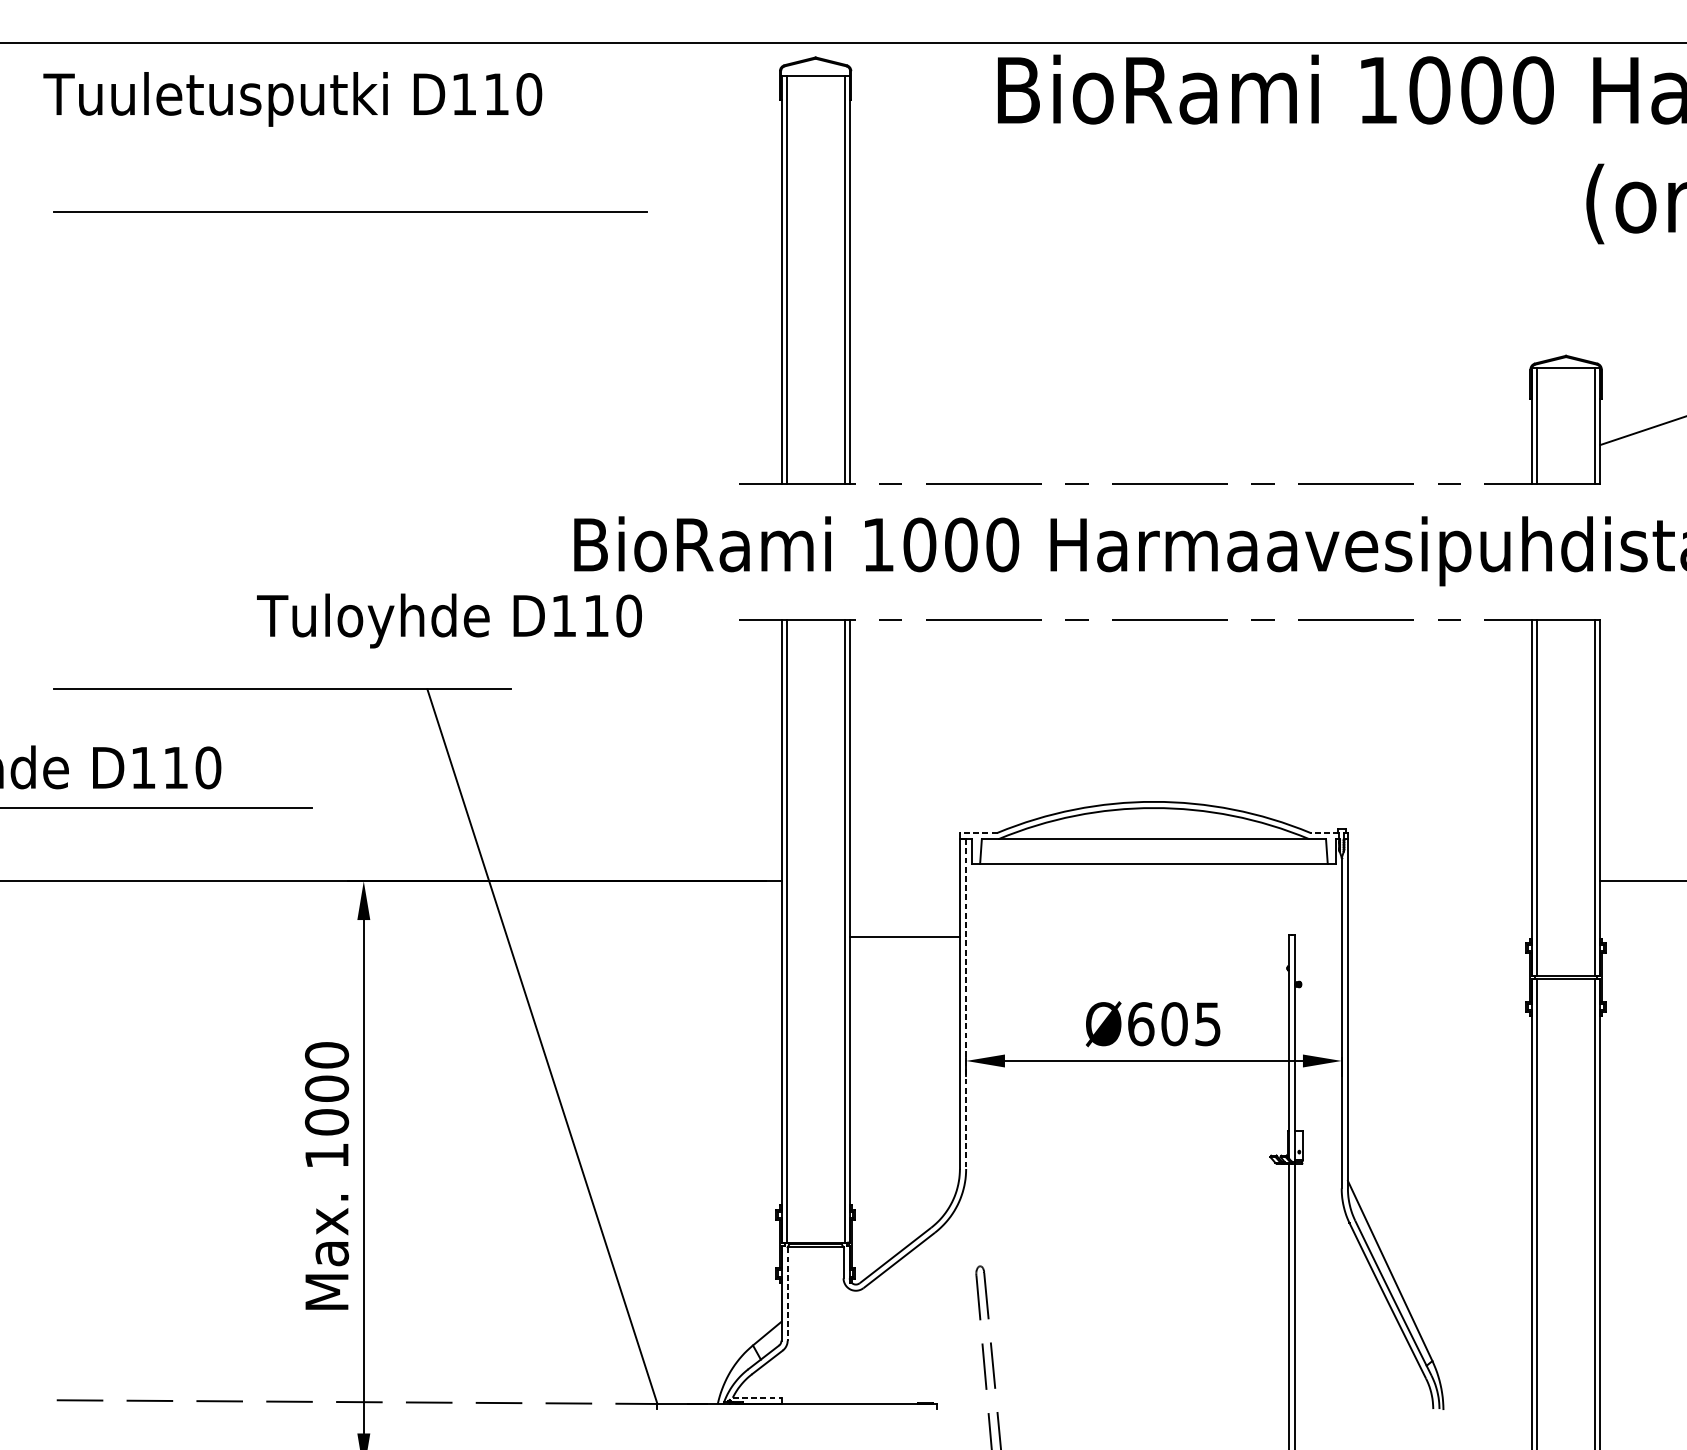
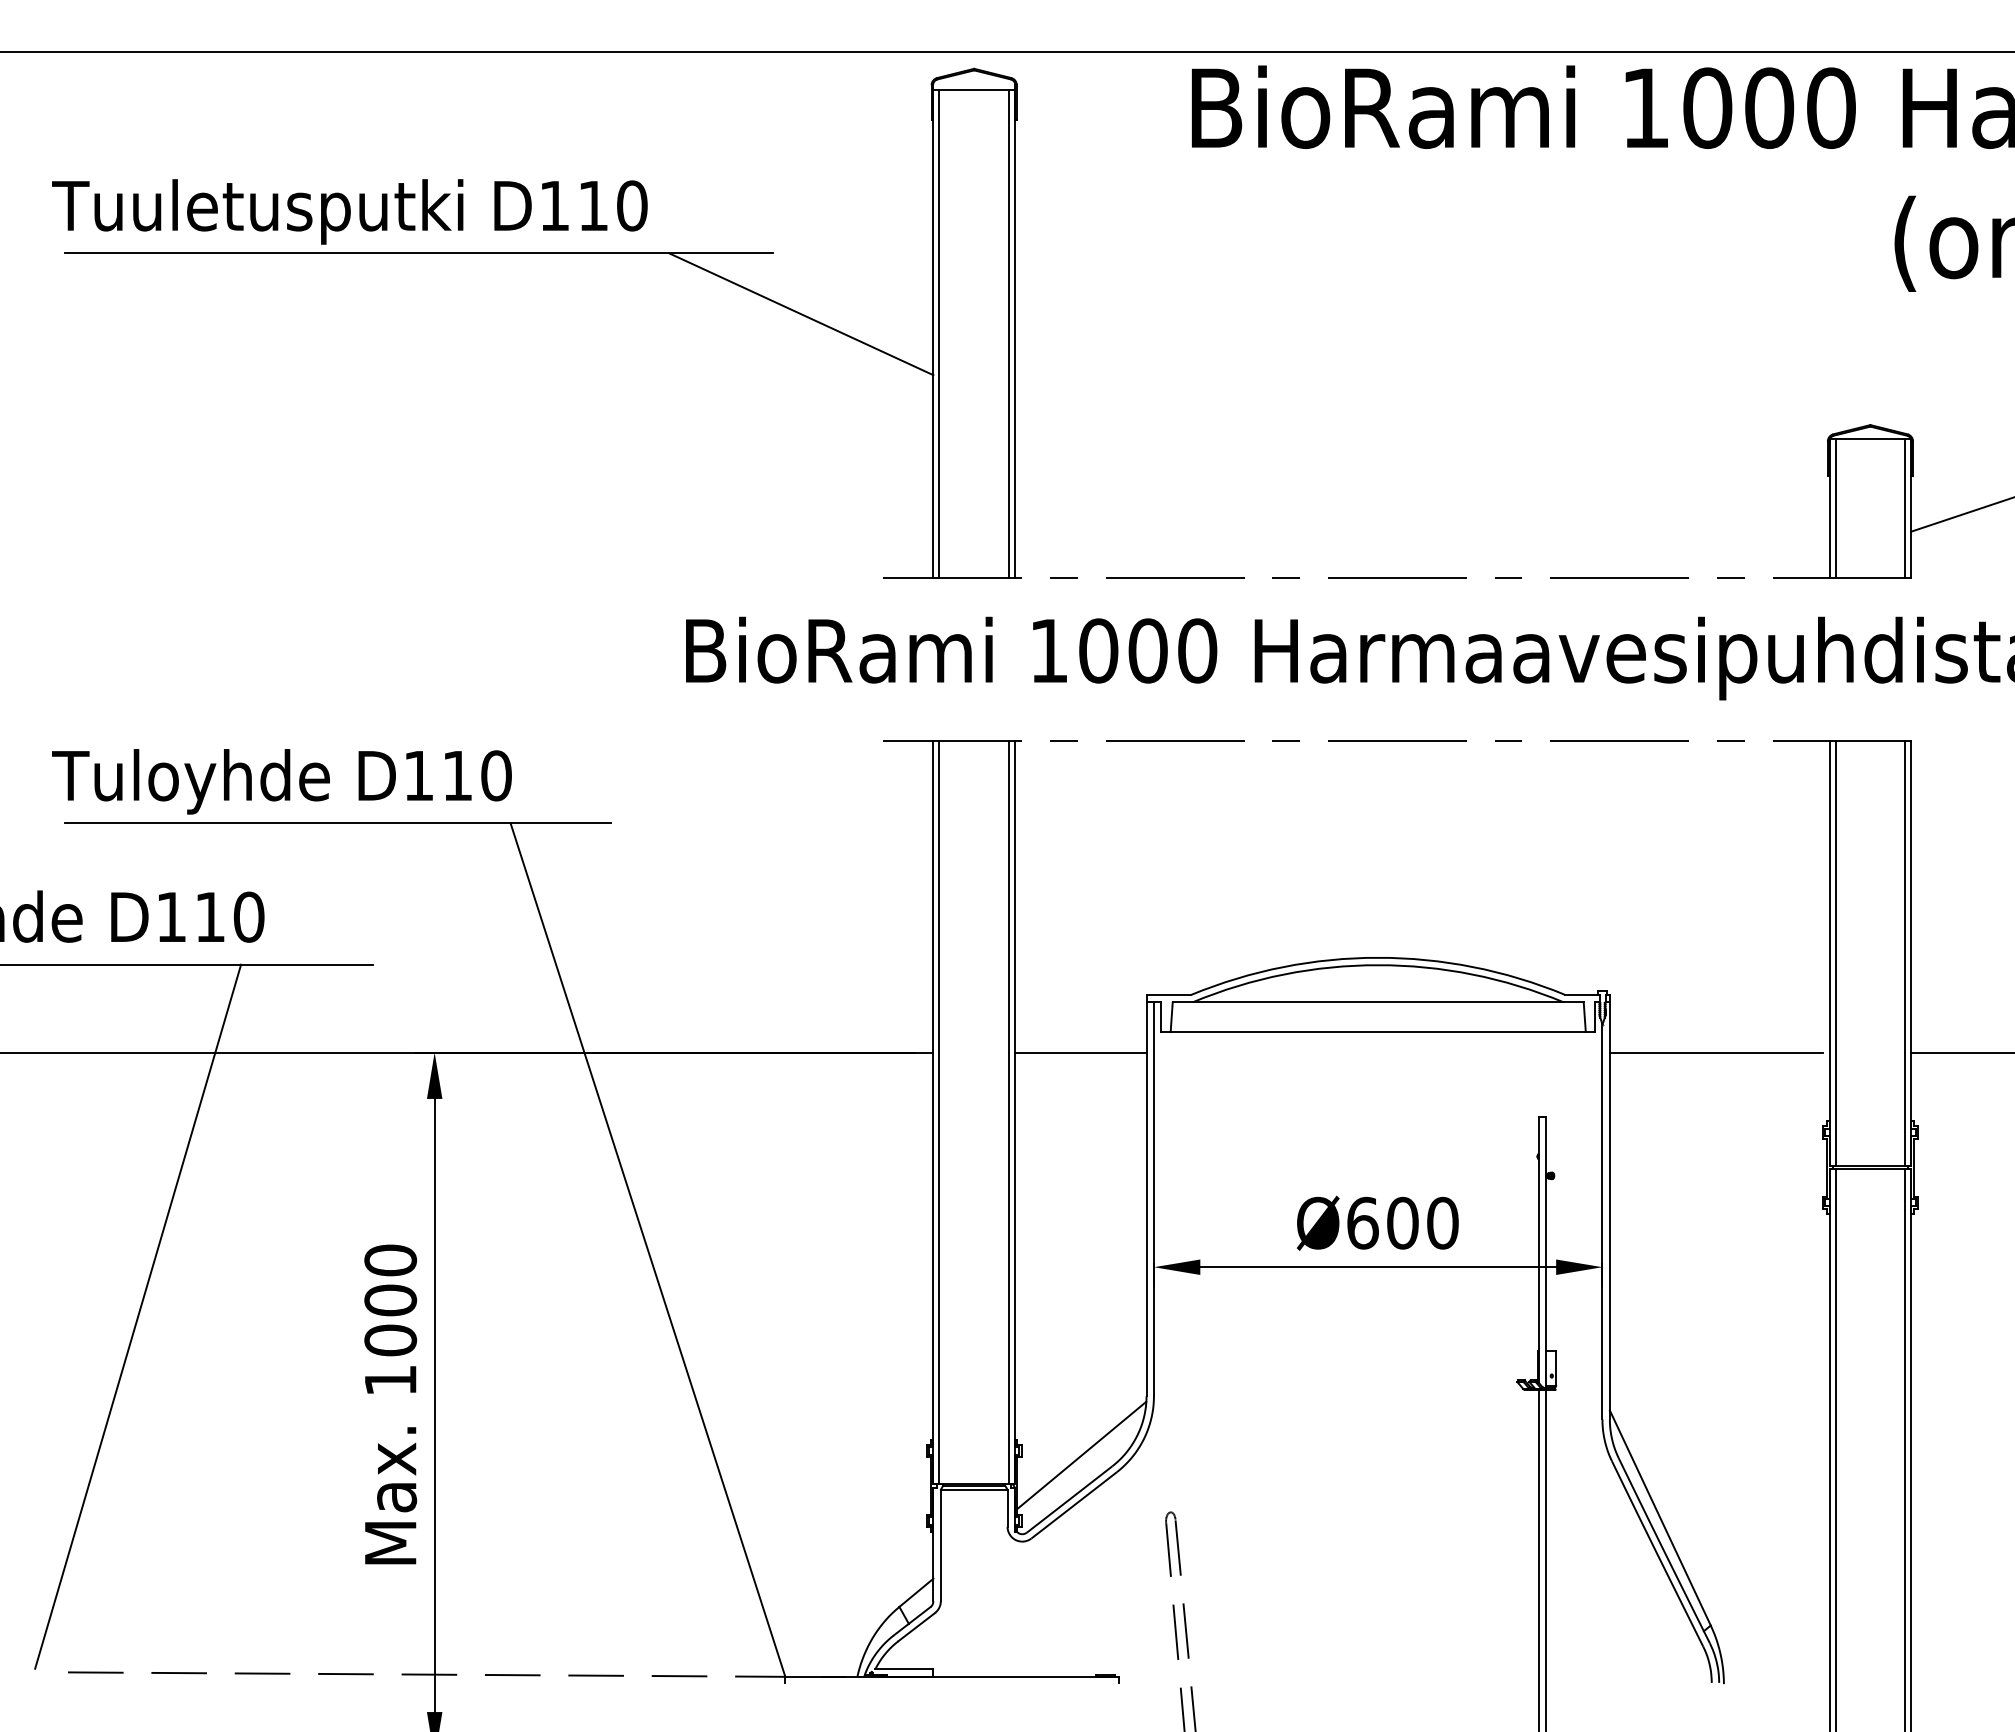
text: (292, 99) -> (349, 211), moved
line: (670, 263) -> (801, 314), added
text: (449, 620) -> (281, 781), moved
line: (978, 832) -> (1168, 994), dashed -> solid
line: (1324, 832) -> (1581, 994), dashed -> solid
line: (1437, 881) -> (1716, 1052), added
line: (904, 936) -> (1080, 1052), moved
line: (965, 1004) -> (1153, 1199), dashed -> solid
text: (1207, 1023) -> (1442, 1222), Ø605 -> Ø600
line: (115, 1102) -> (138, 1316), added
line: (905, 1218) -> (1081, 1455), added
line: (787, 1294) -> (940, 1545), dashed -> solid
line: (757, 1397) -> (904, 1669), dashed -> solid

